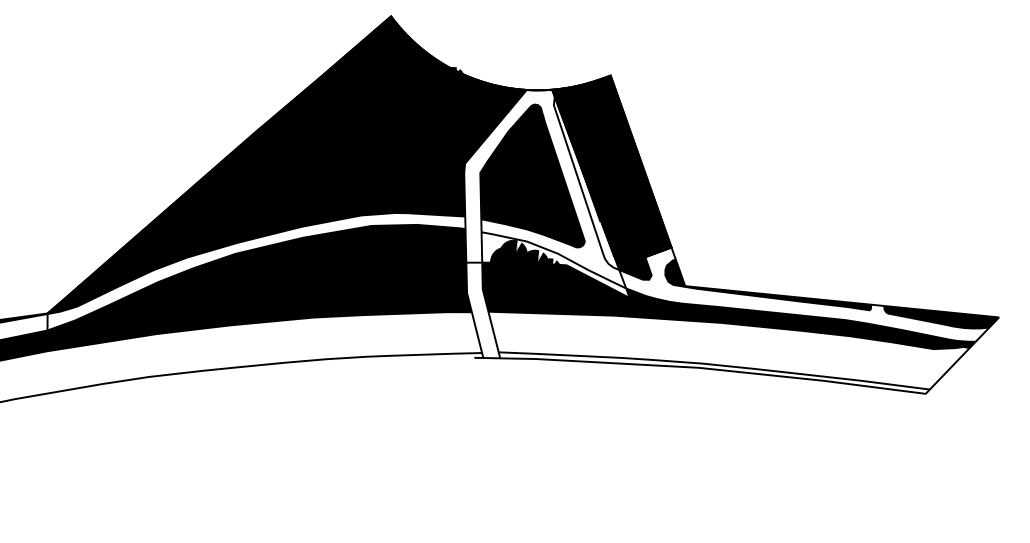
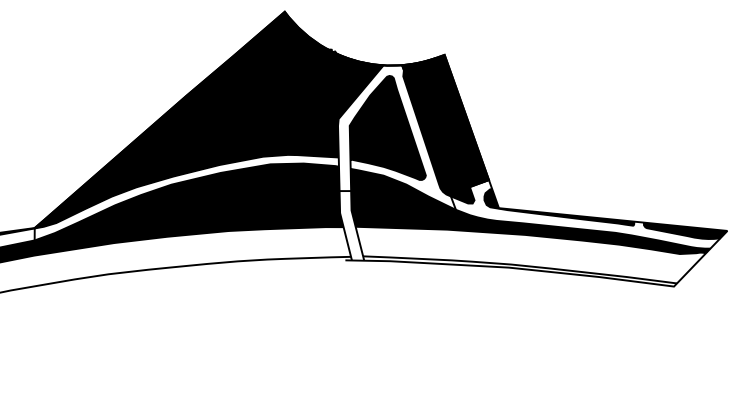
fill: (586, 183) -> (427, 133), added
fill: (555, 265) -> (404, 193), added

